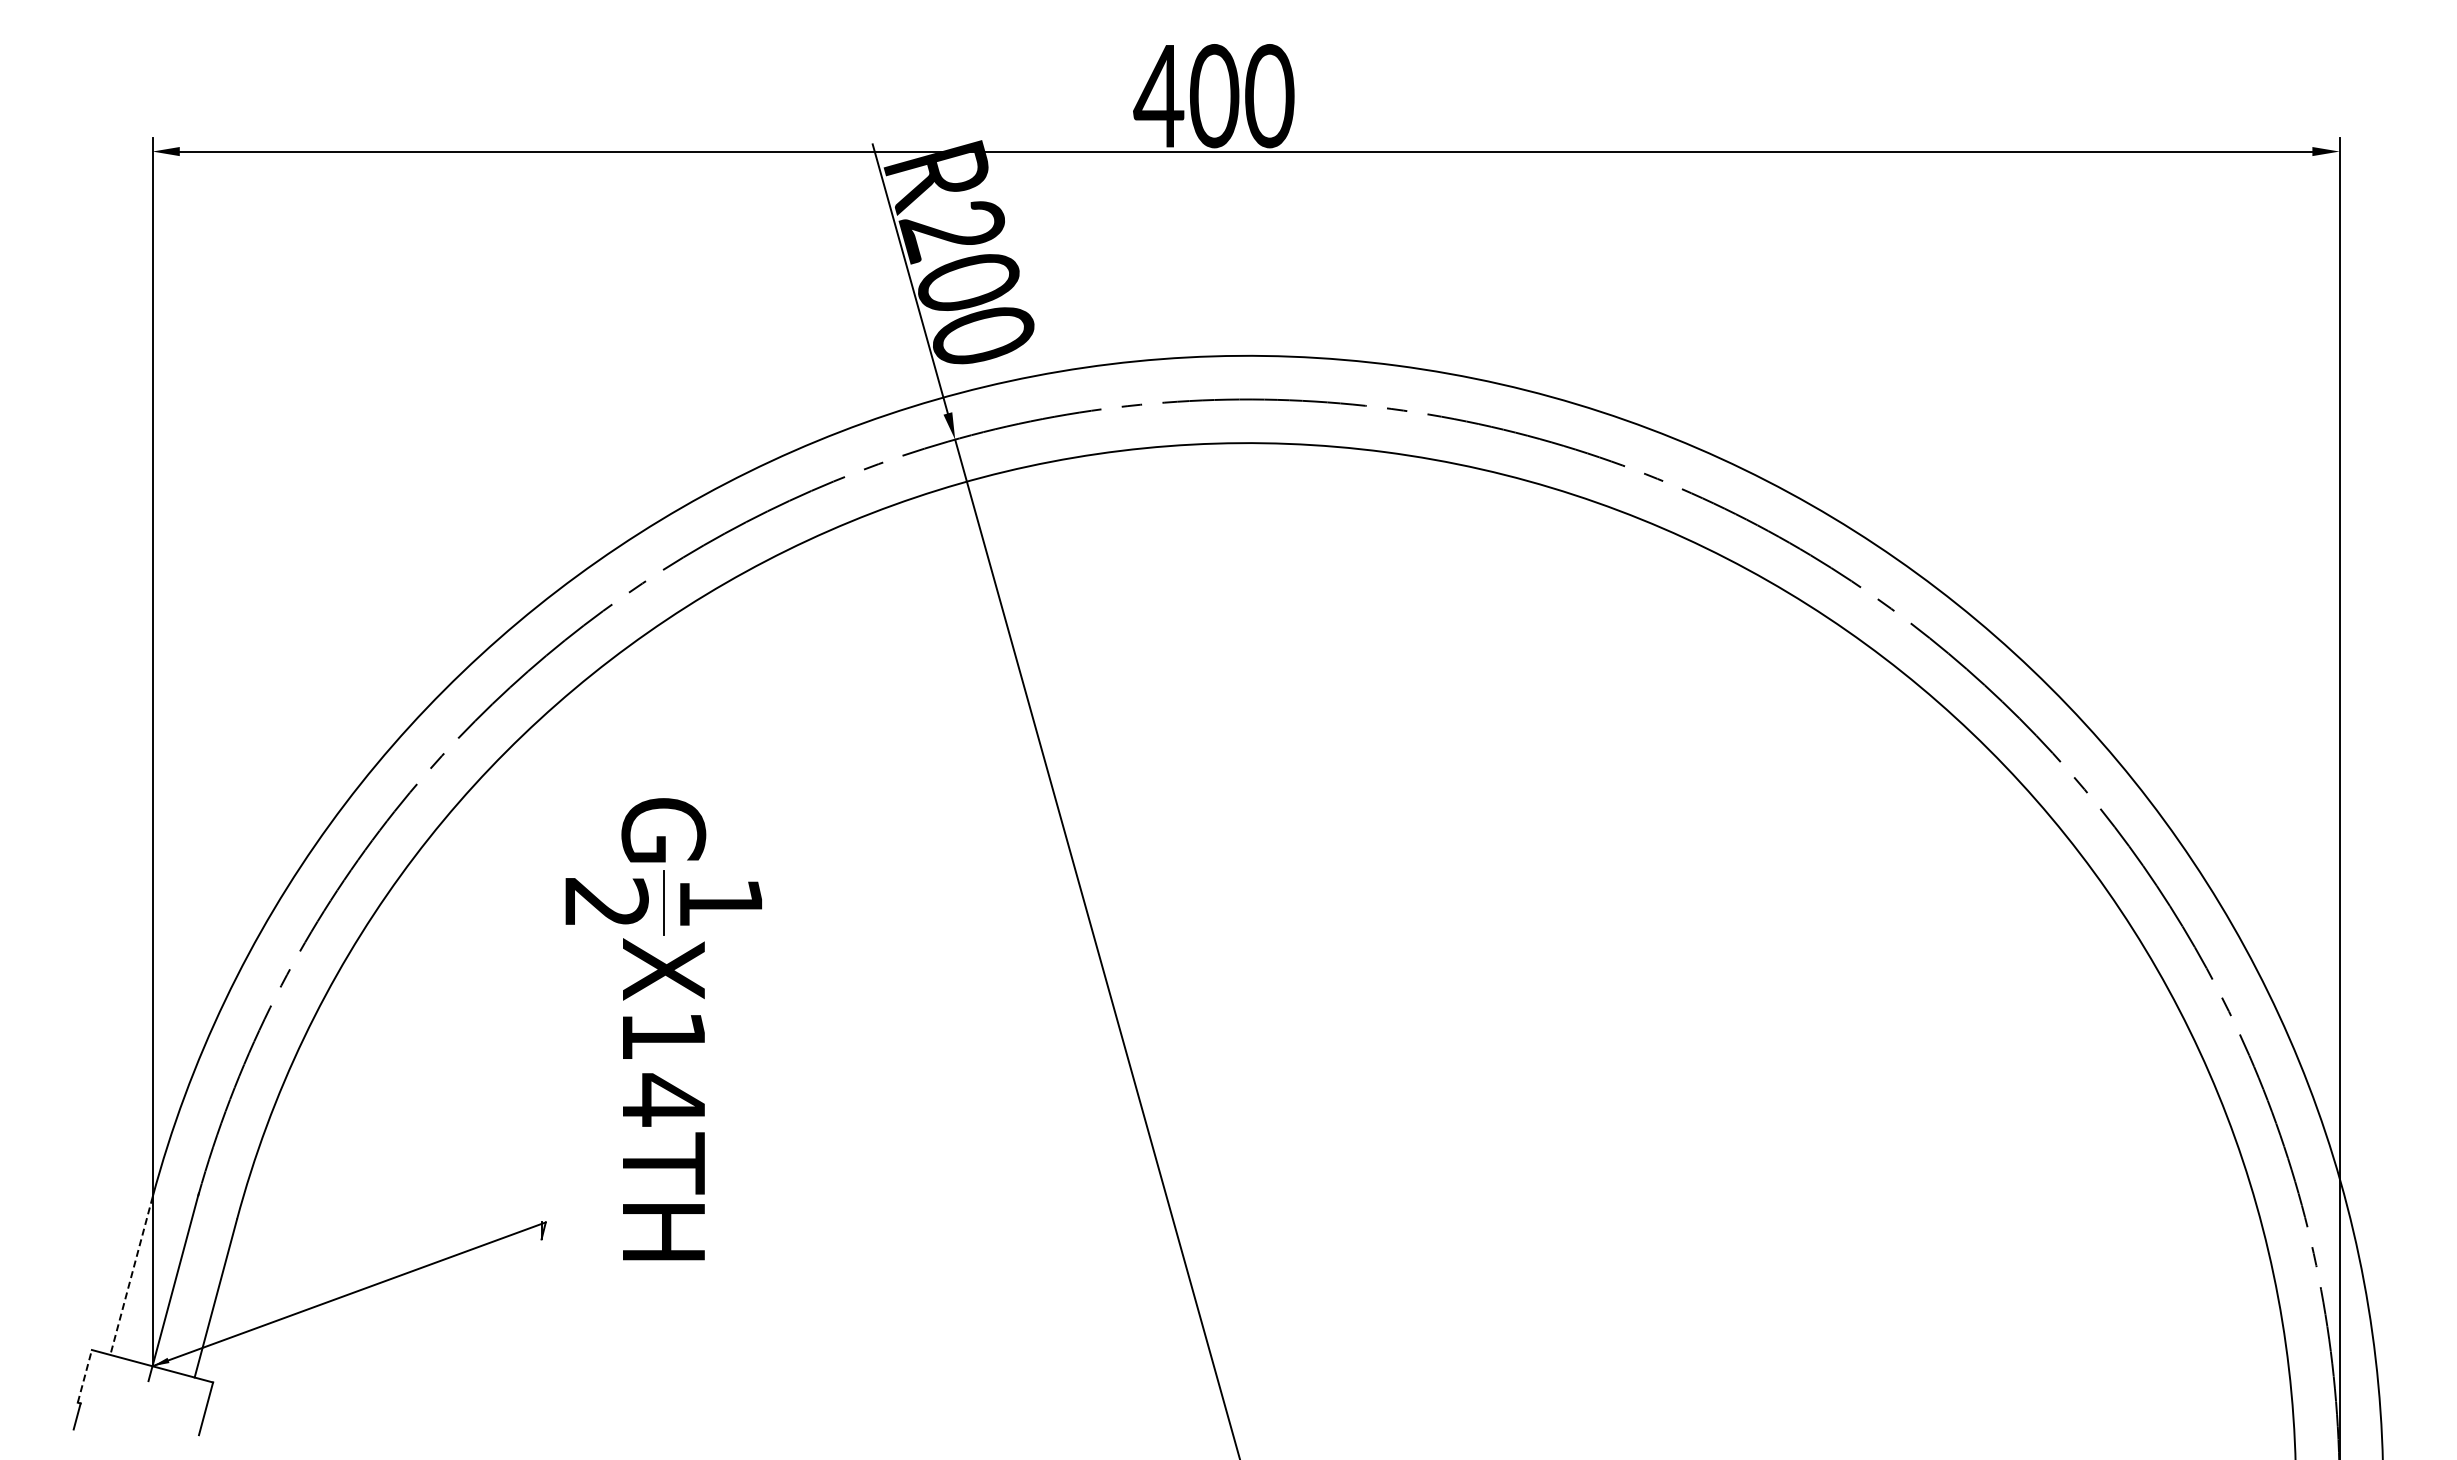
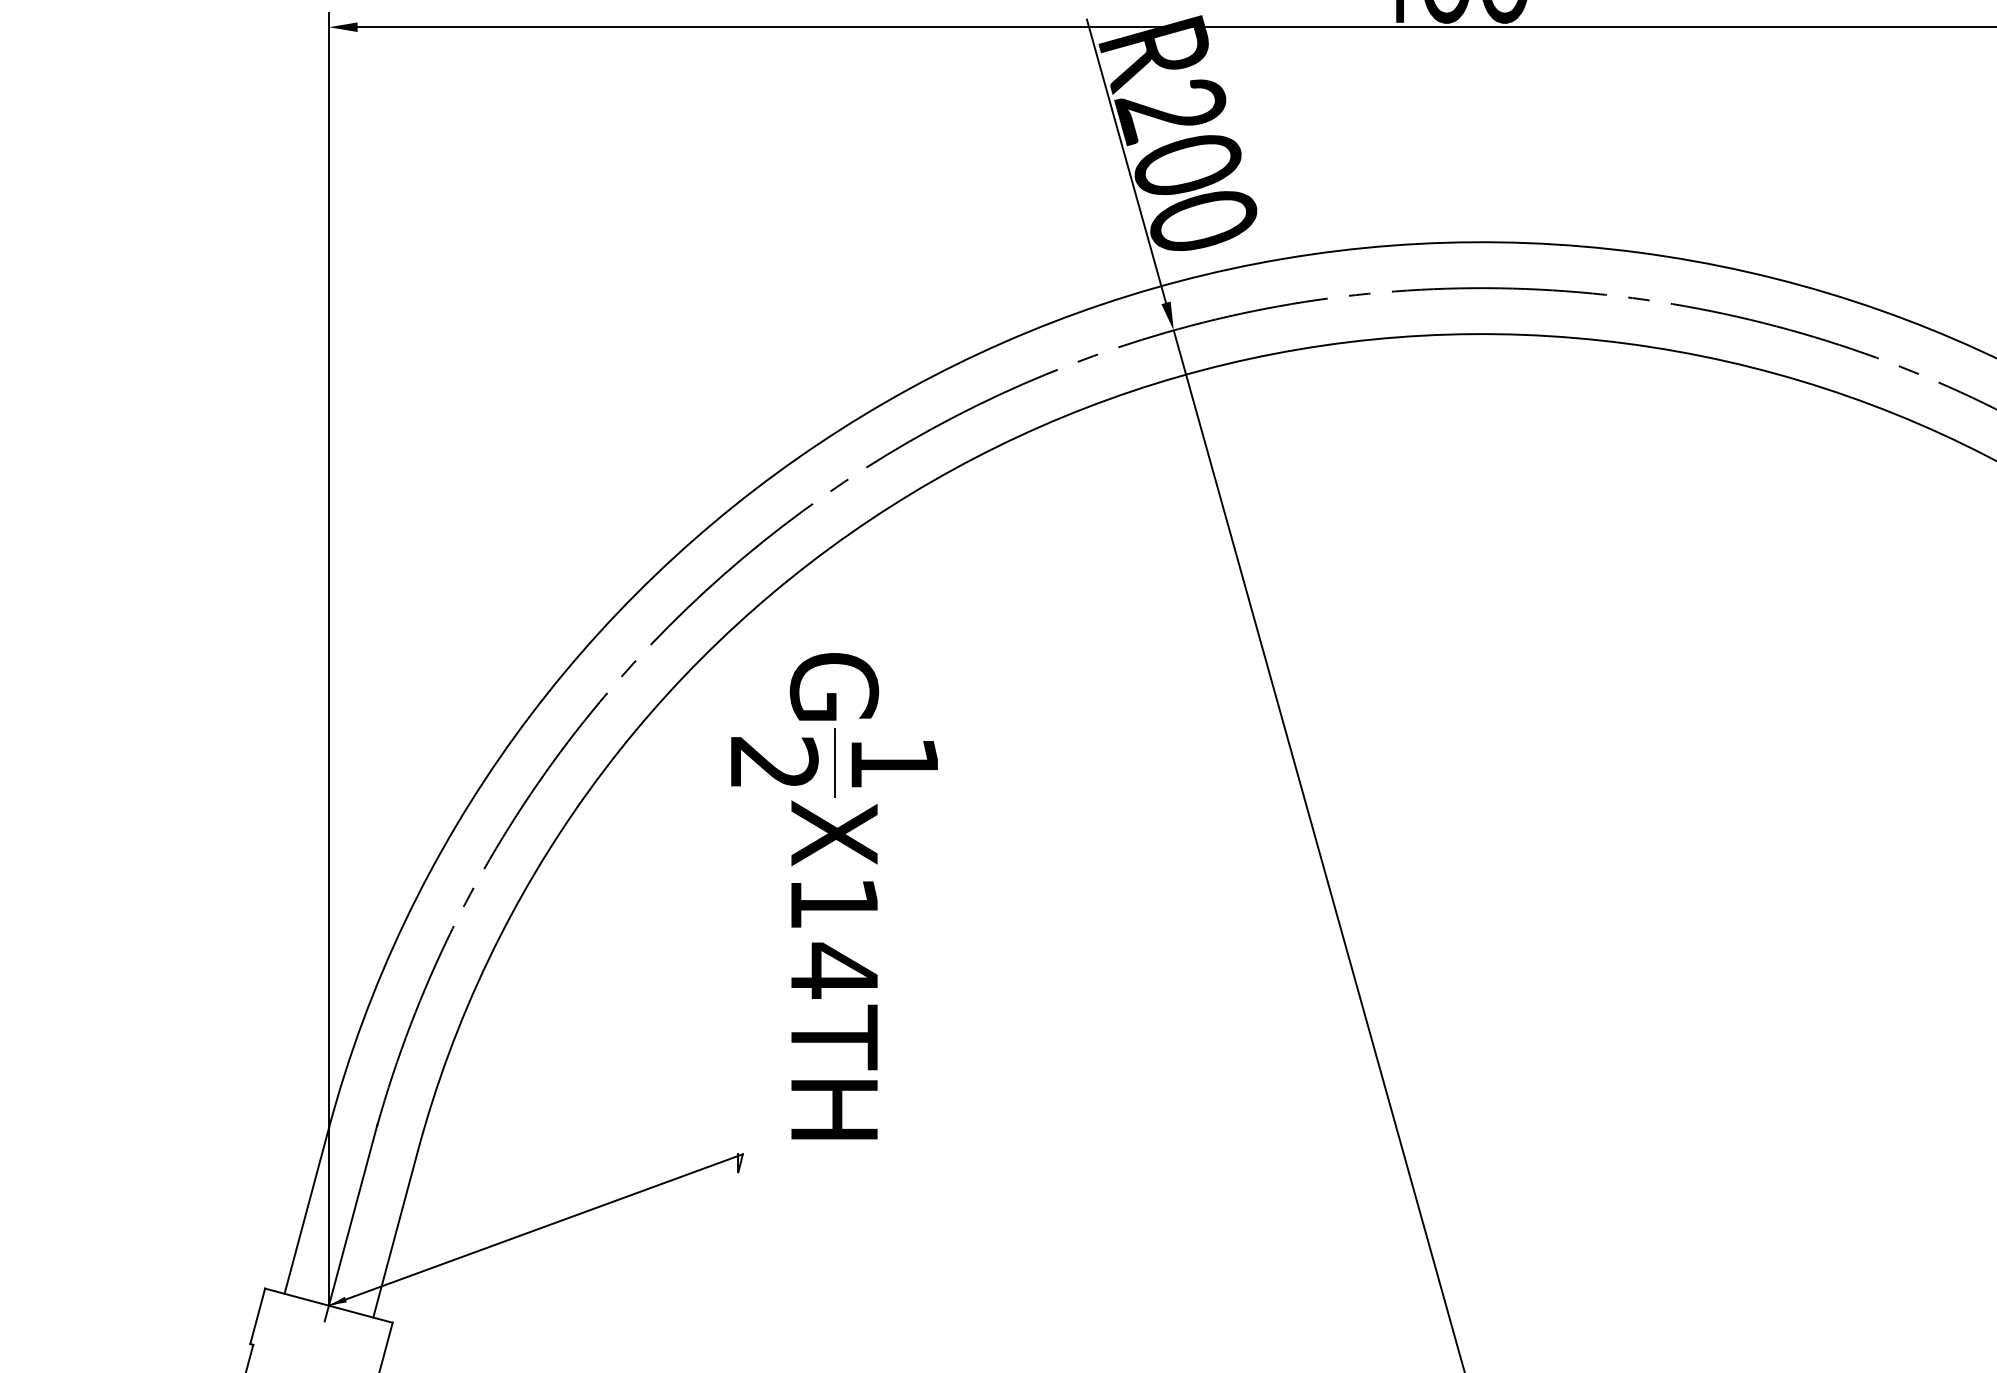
part: (663, 1029) -> (834, 896), moved
line: (131, 1275) -> (306, 1210), dashed -> solid
line: (84, 1375) -> (257, 1315), dashed -> solid

